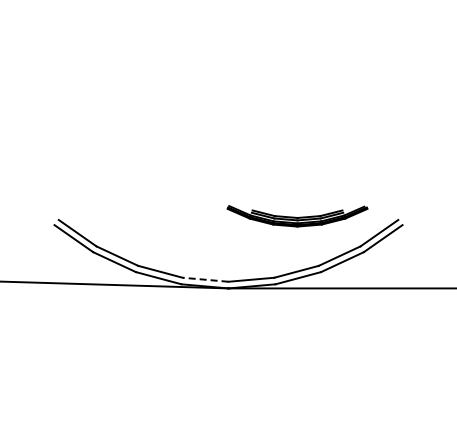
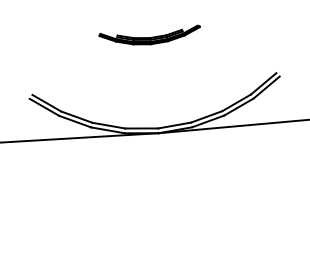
part: (297, 216) -> (150, 37), moved
line: (205, 279) -> (141, 128), dashed -> solid

